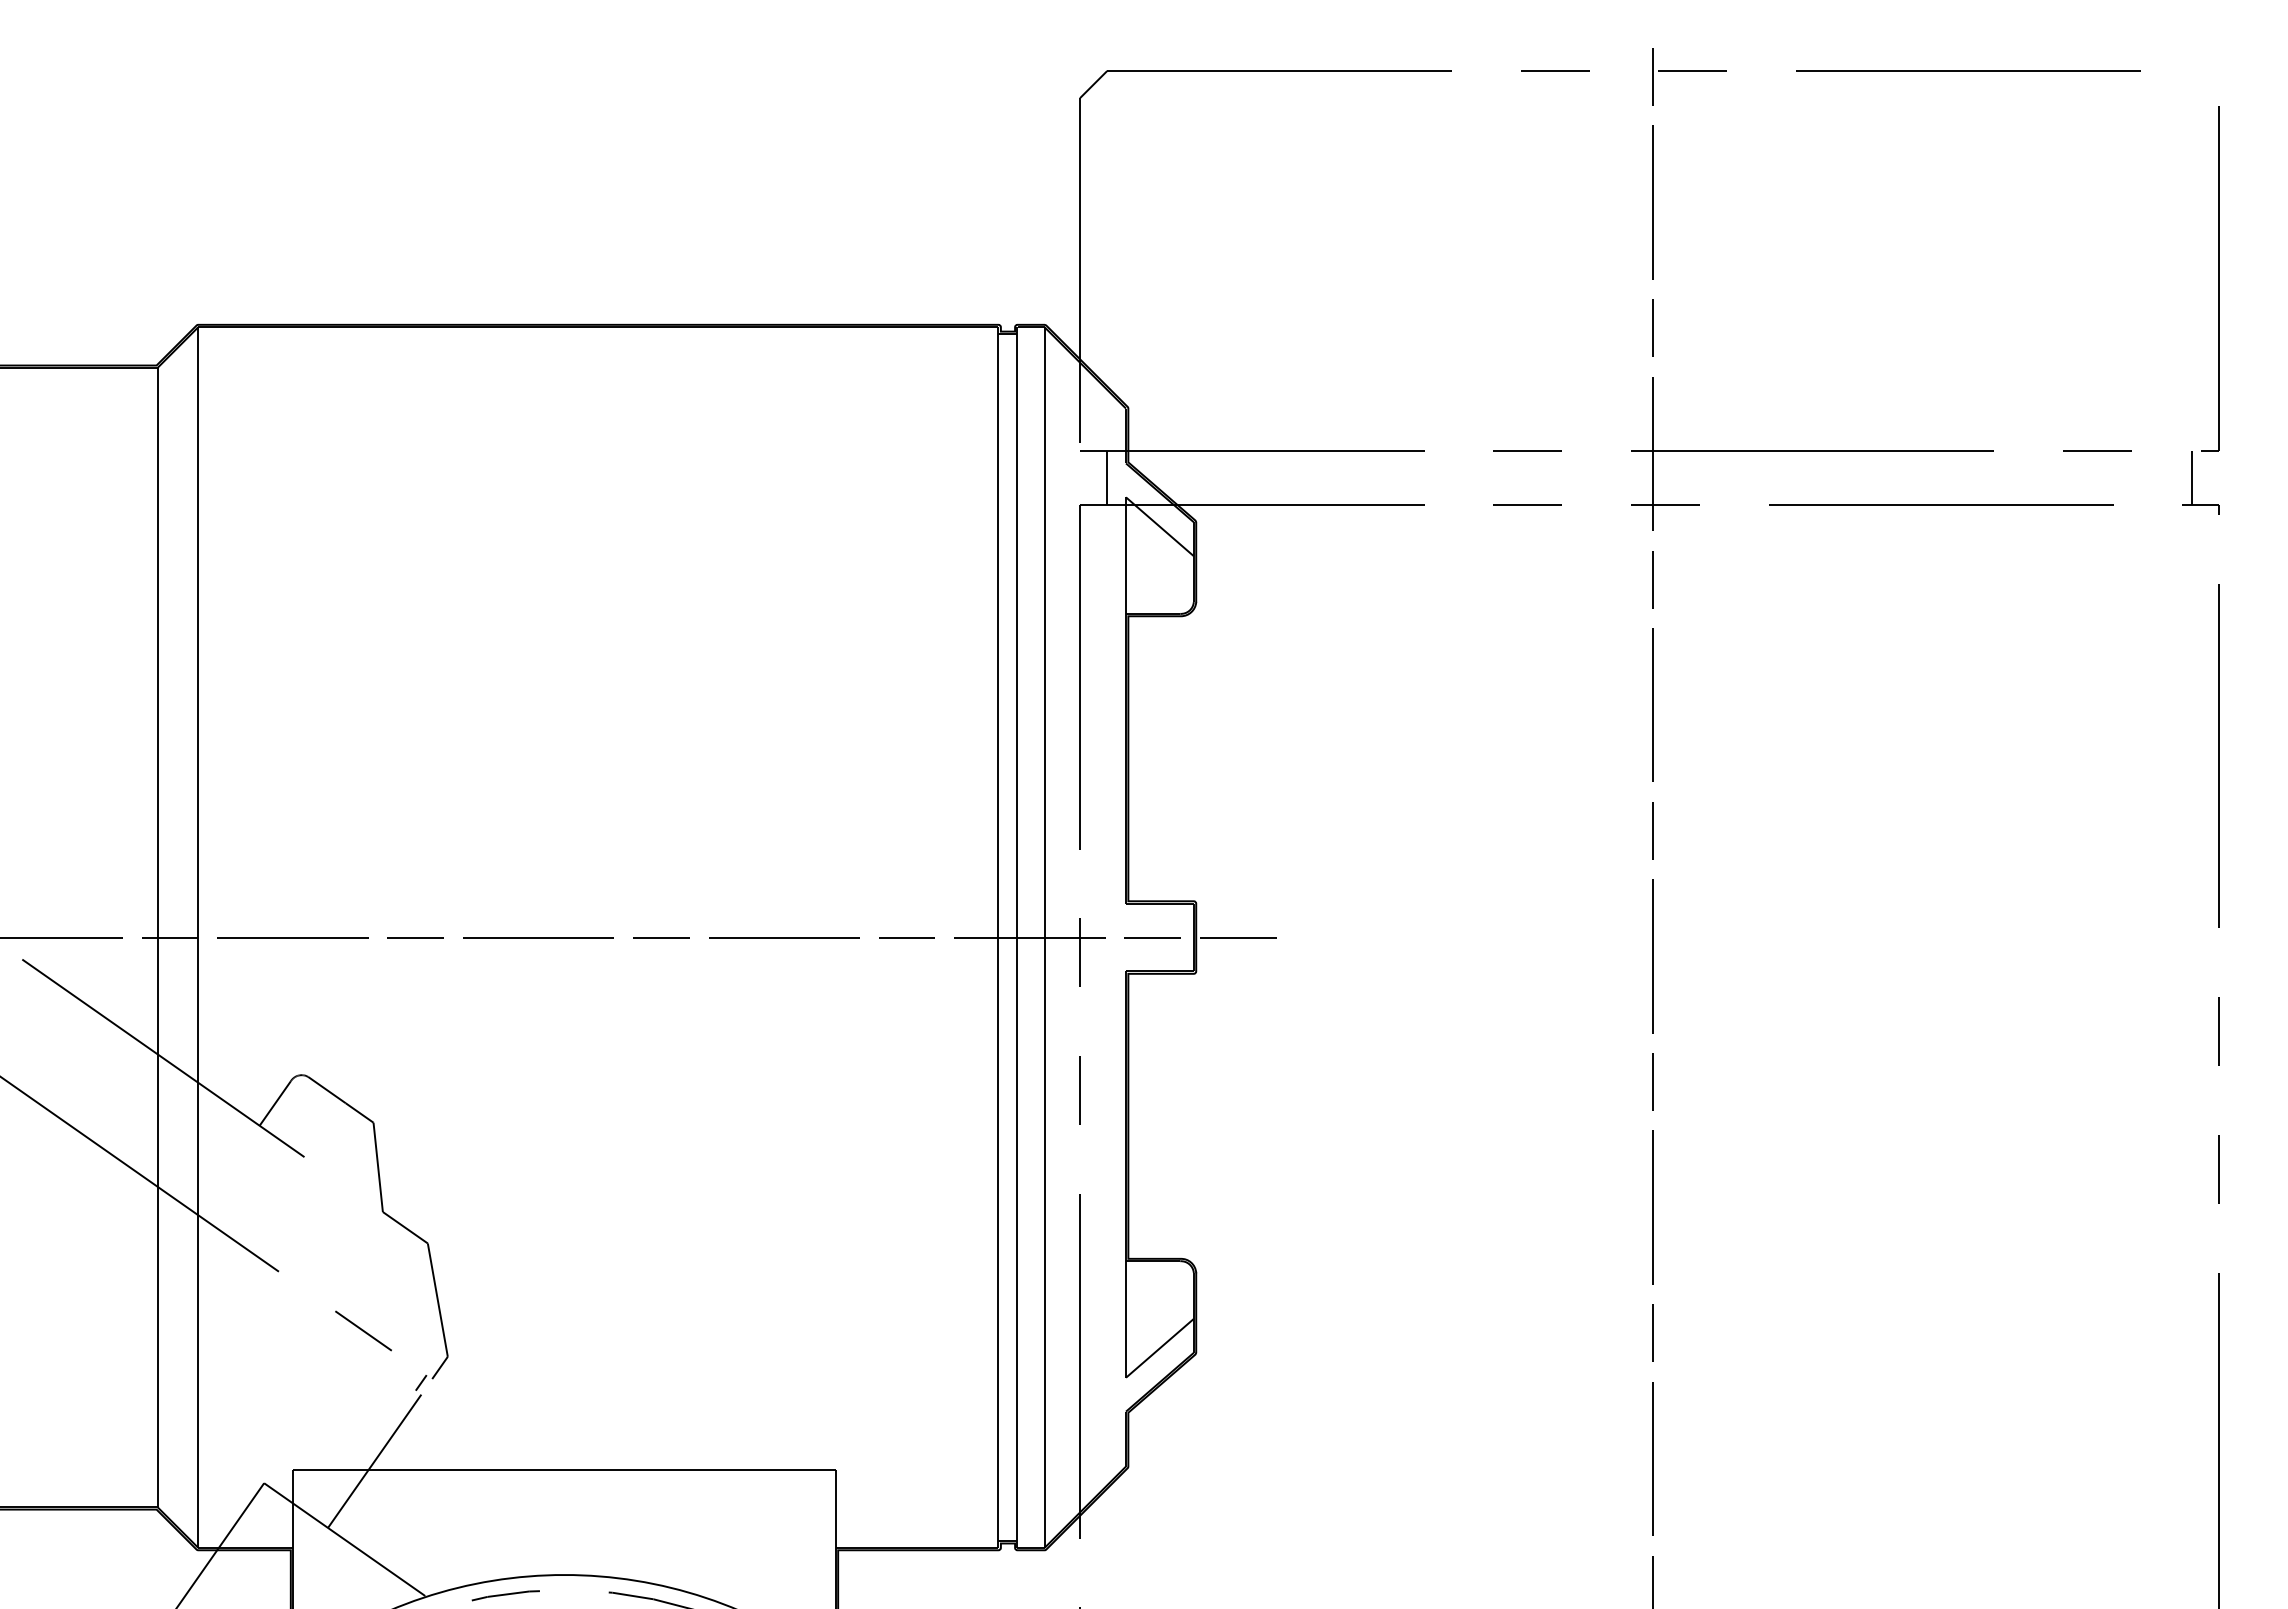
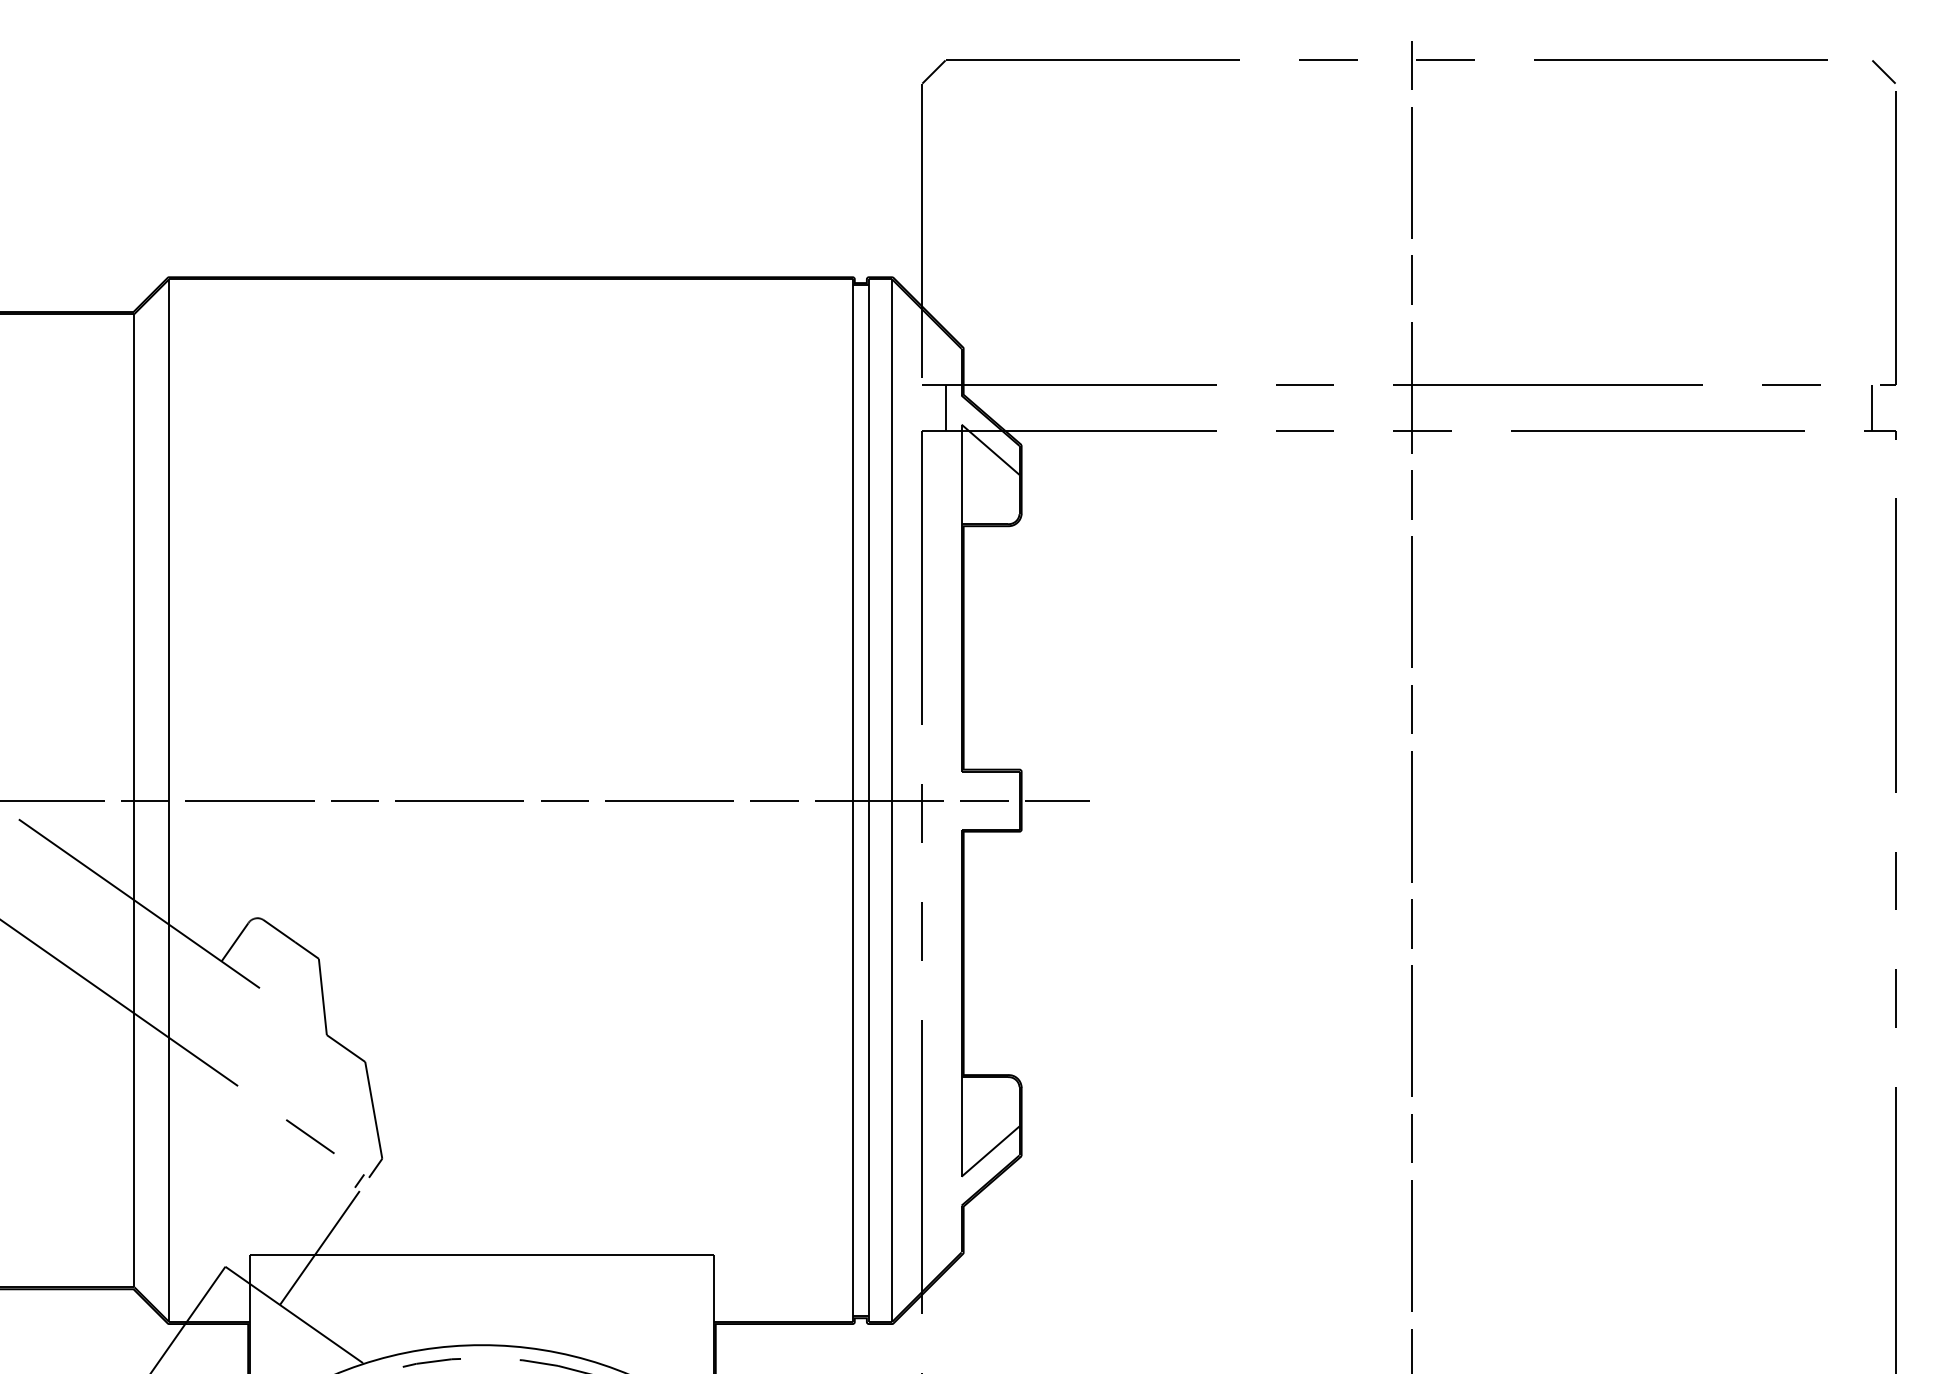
line: (2205, 84) -> (1883, 71), added

